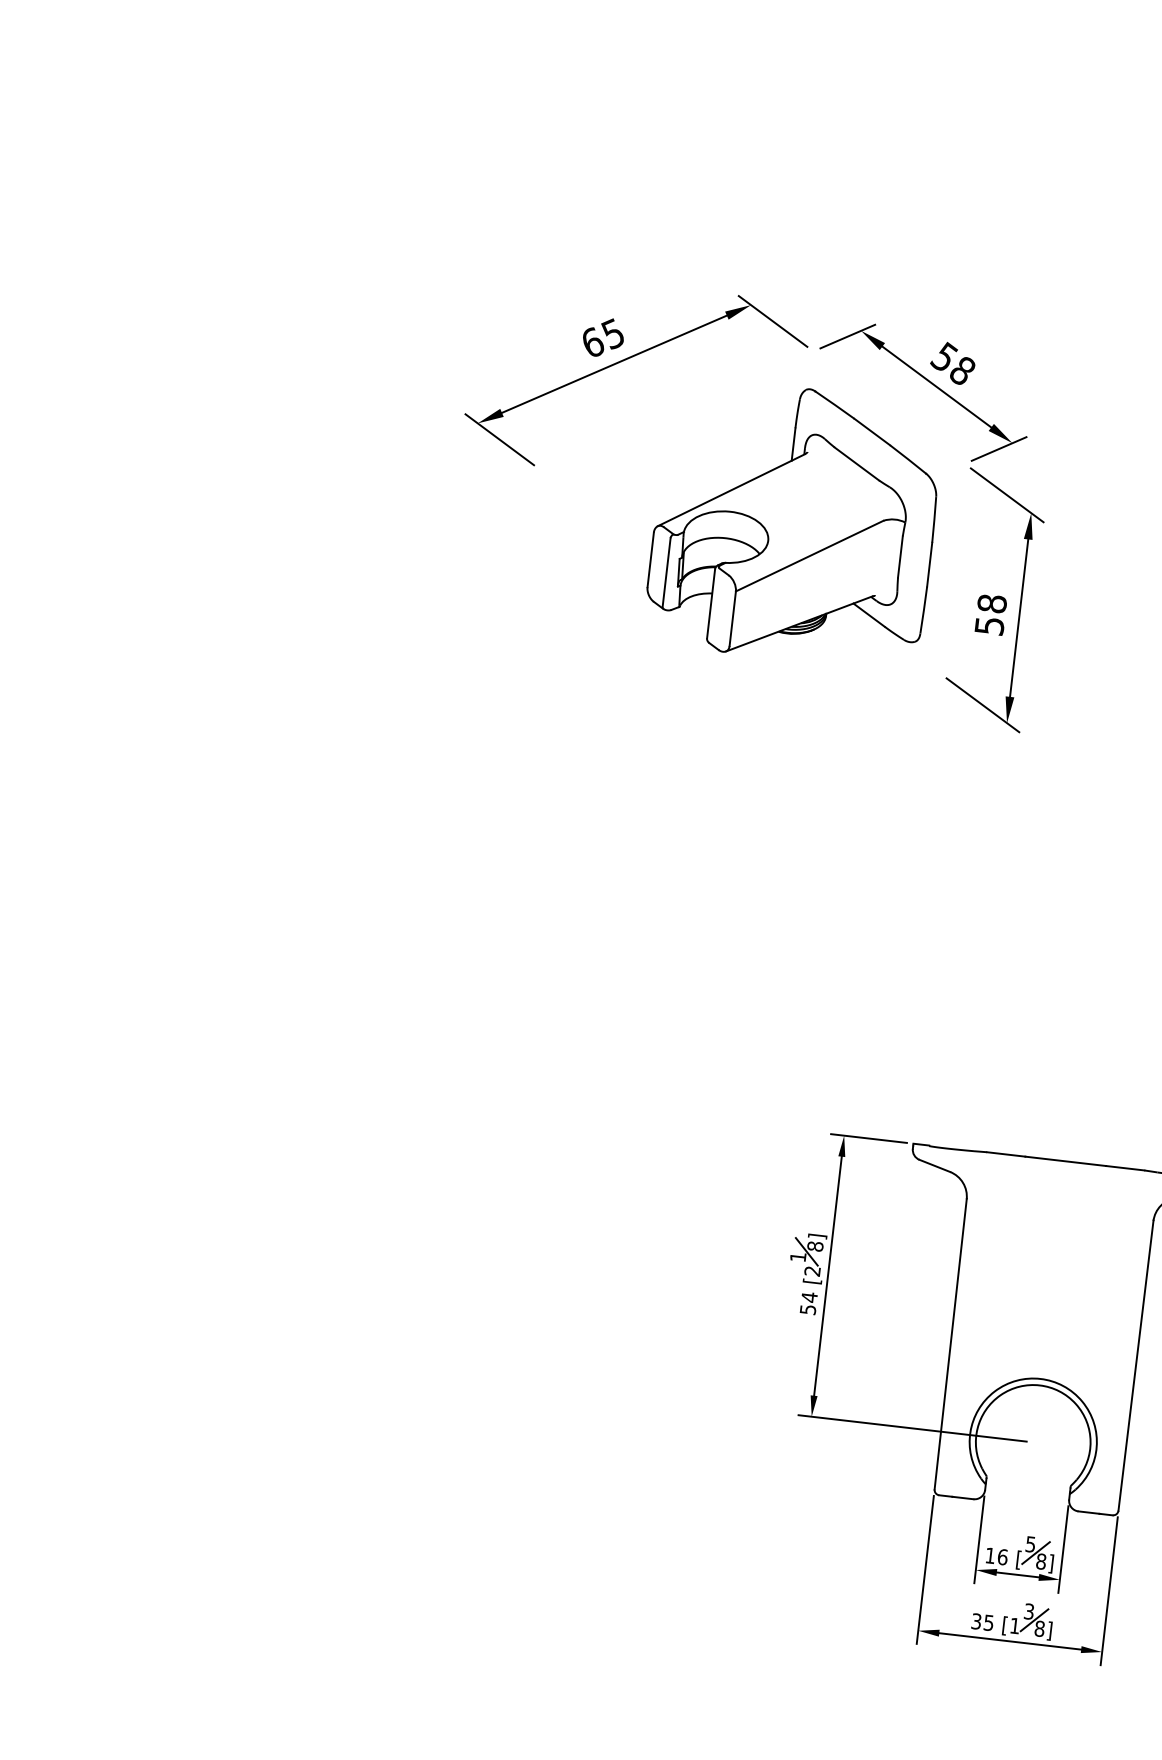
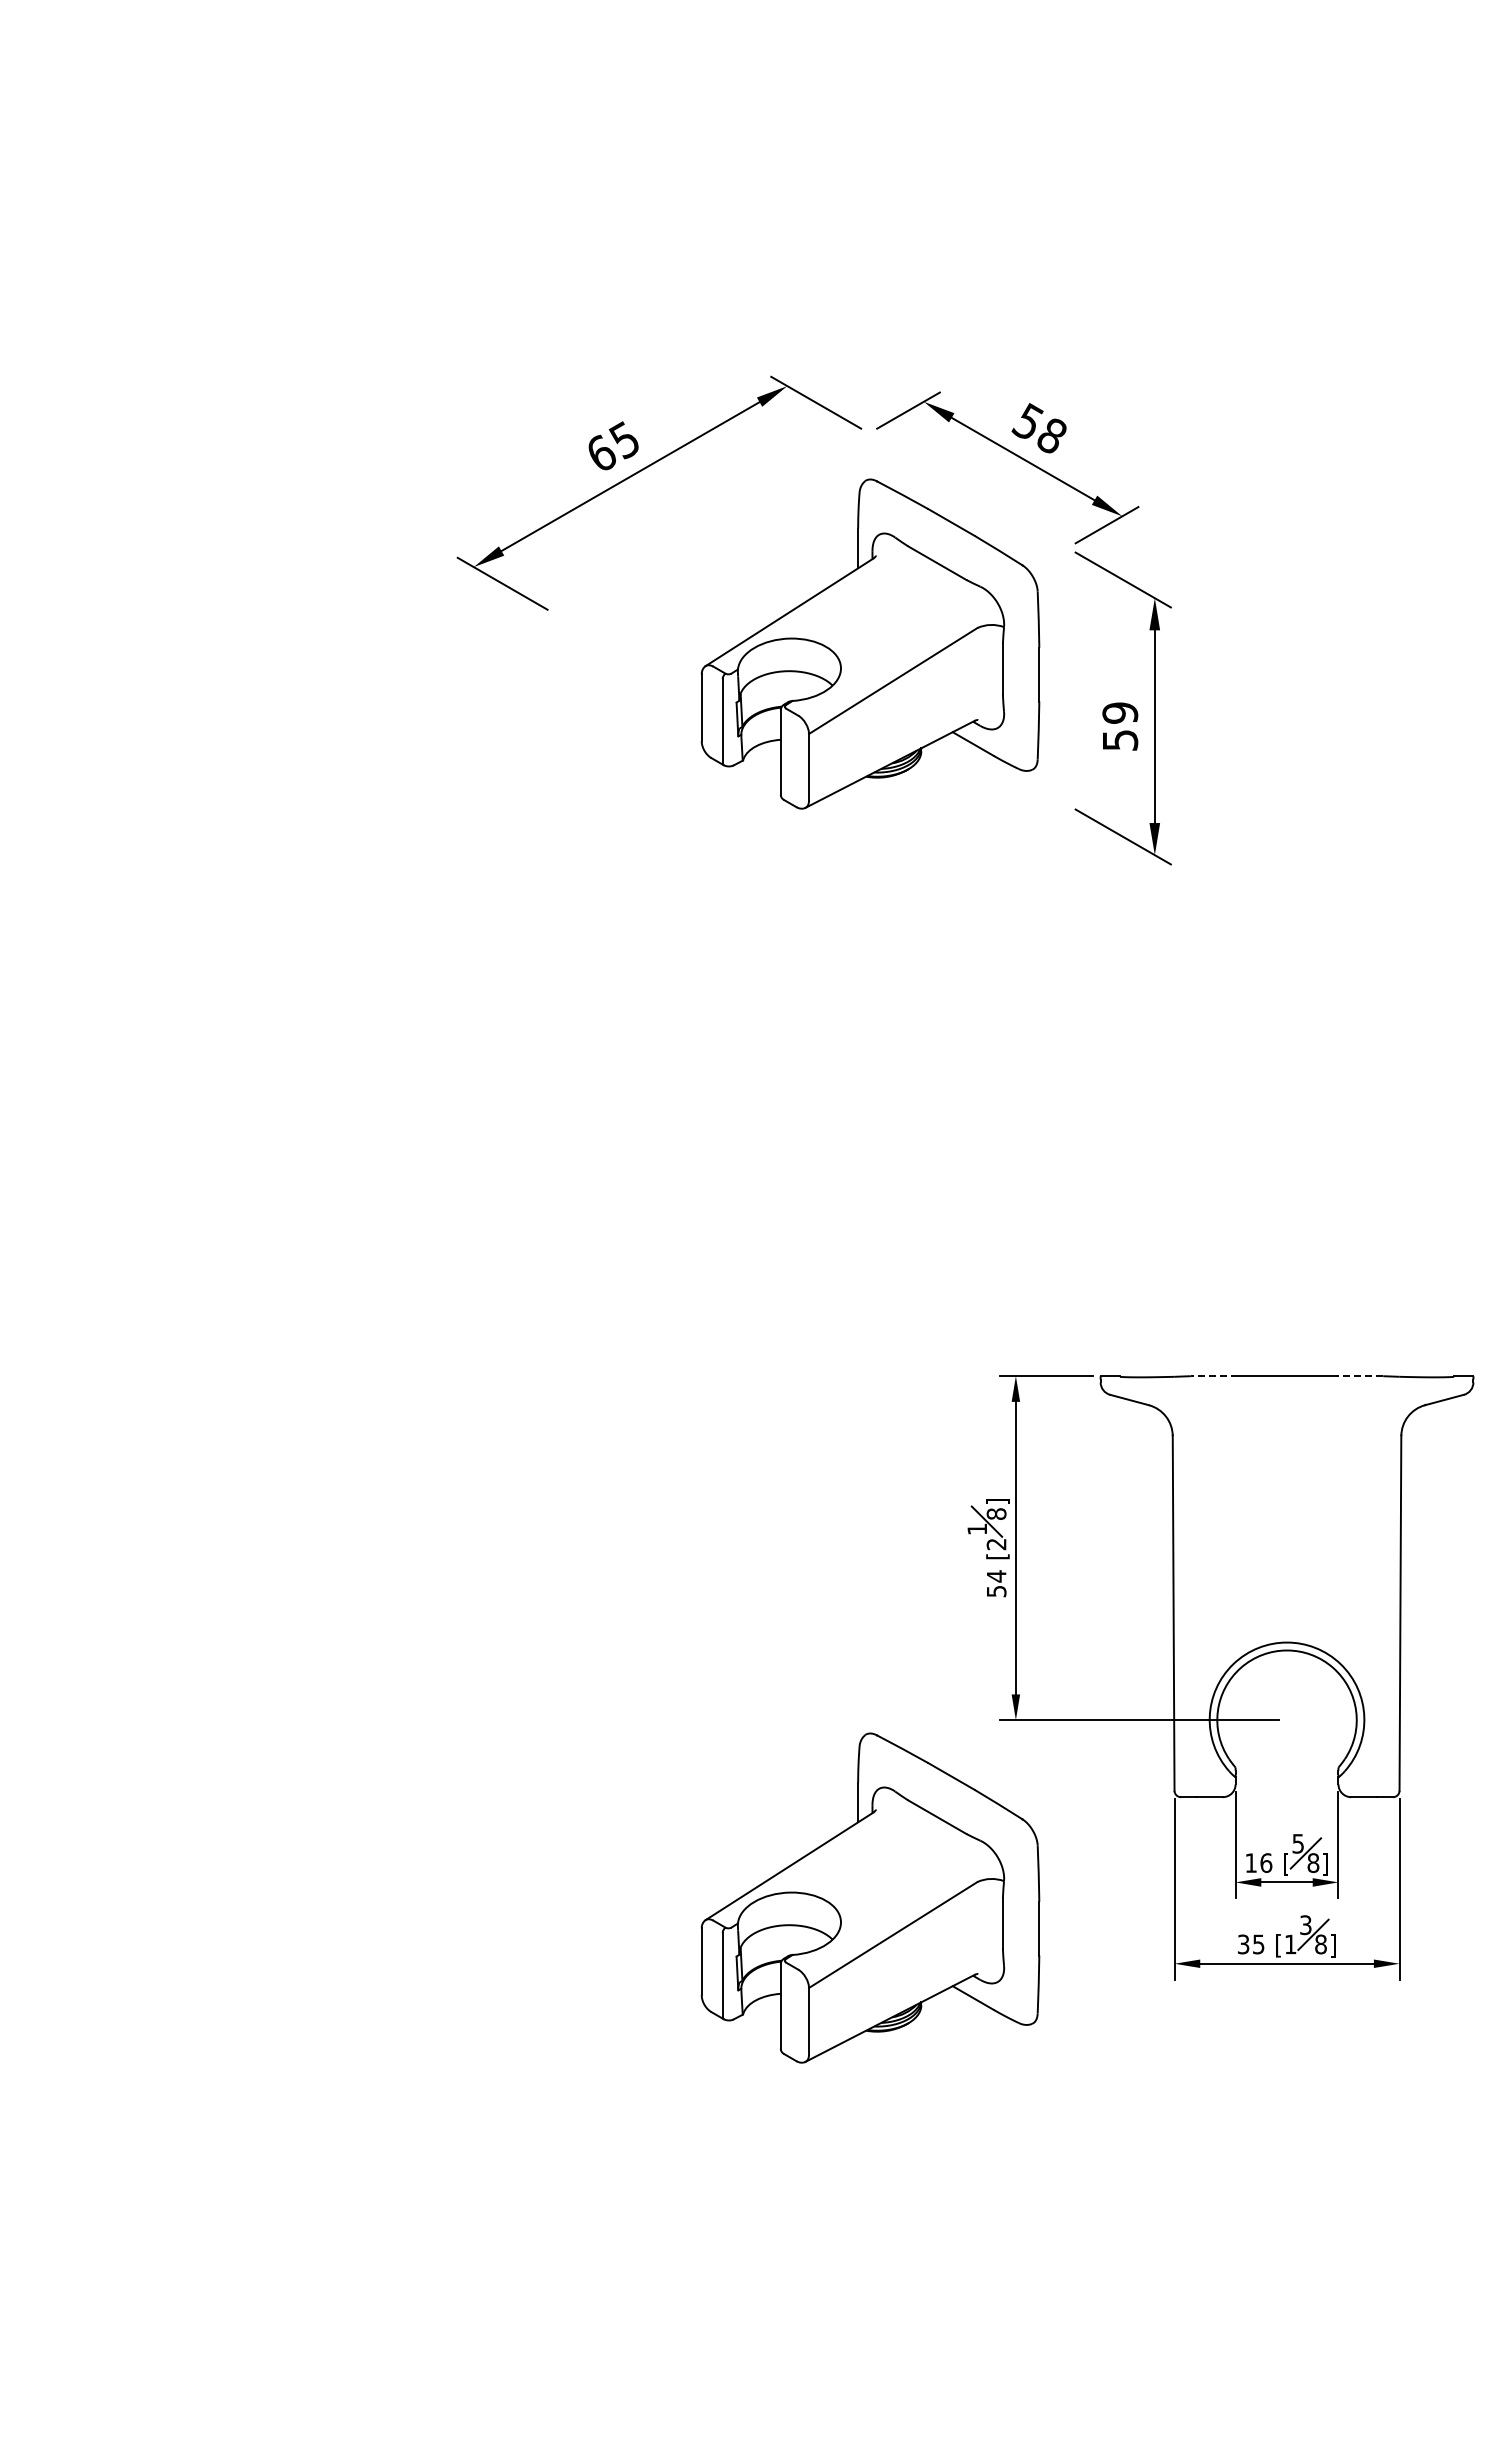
text: (992, 603) -> (1120, 712), 58 -> 59
line: (1005, 1154) -> (1213, 1376), solid -> dashed
line: (1124, 1168) -> (1359, 1376), solid -> dashed
part: (676, 1547) -> (870, 1897), added

